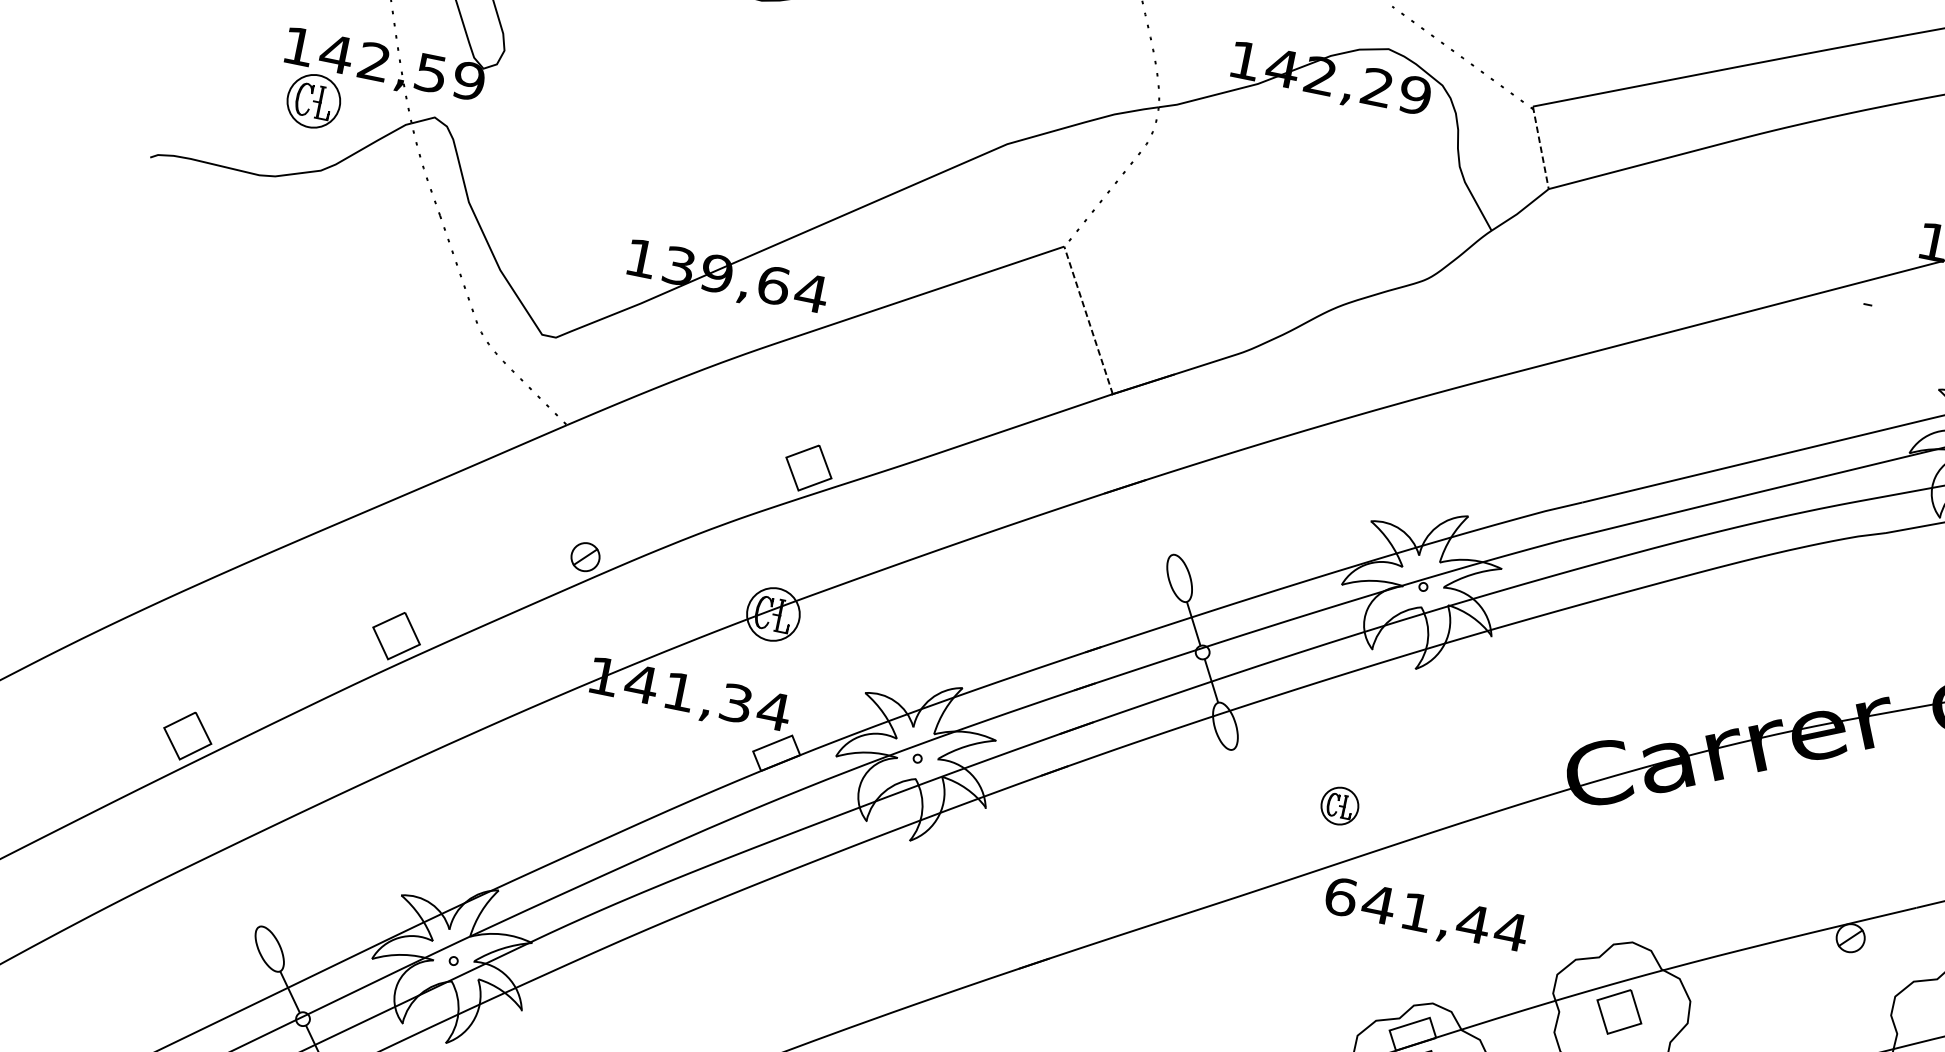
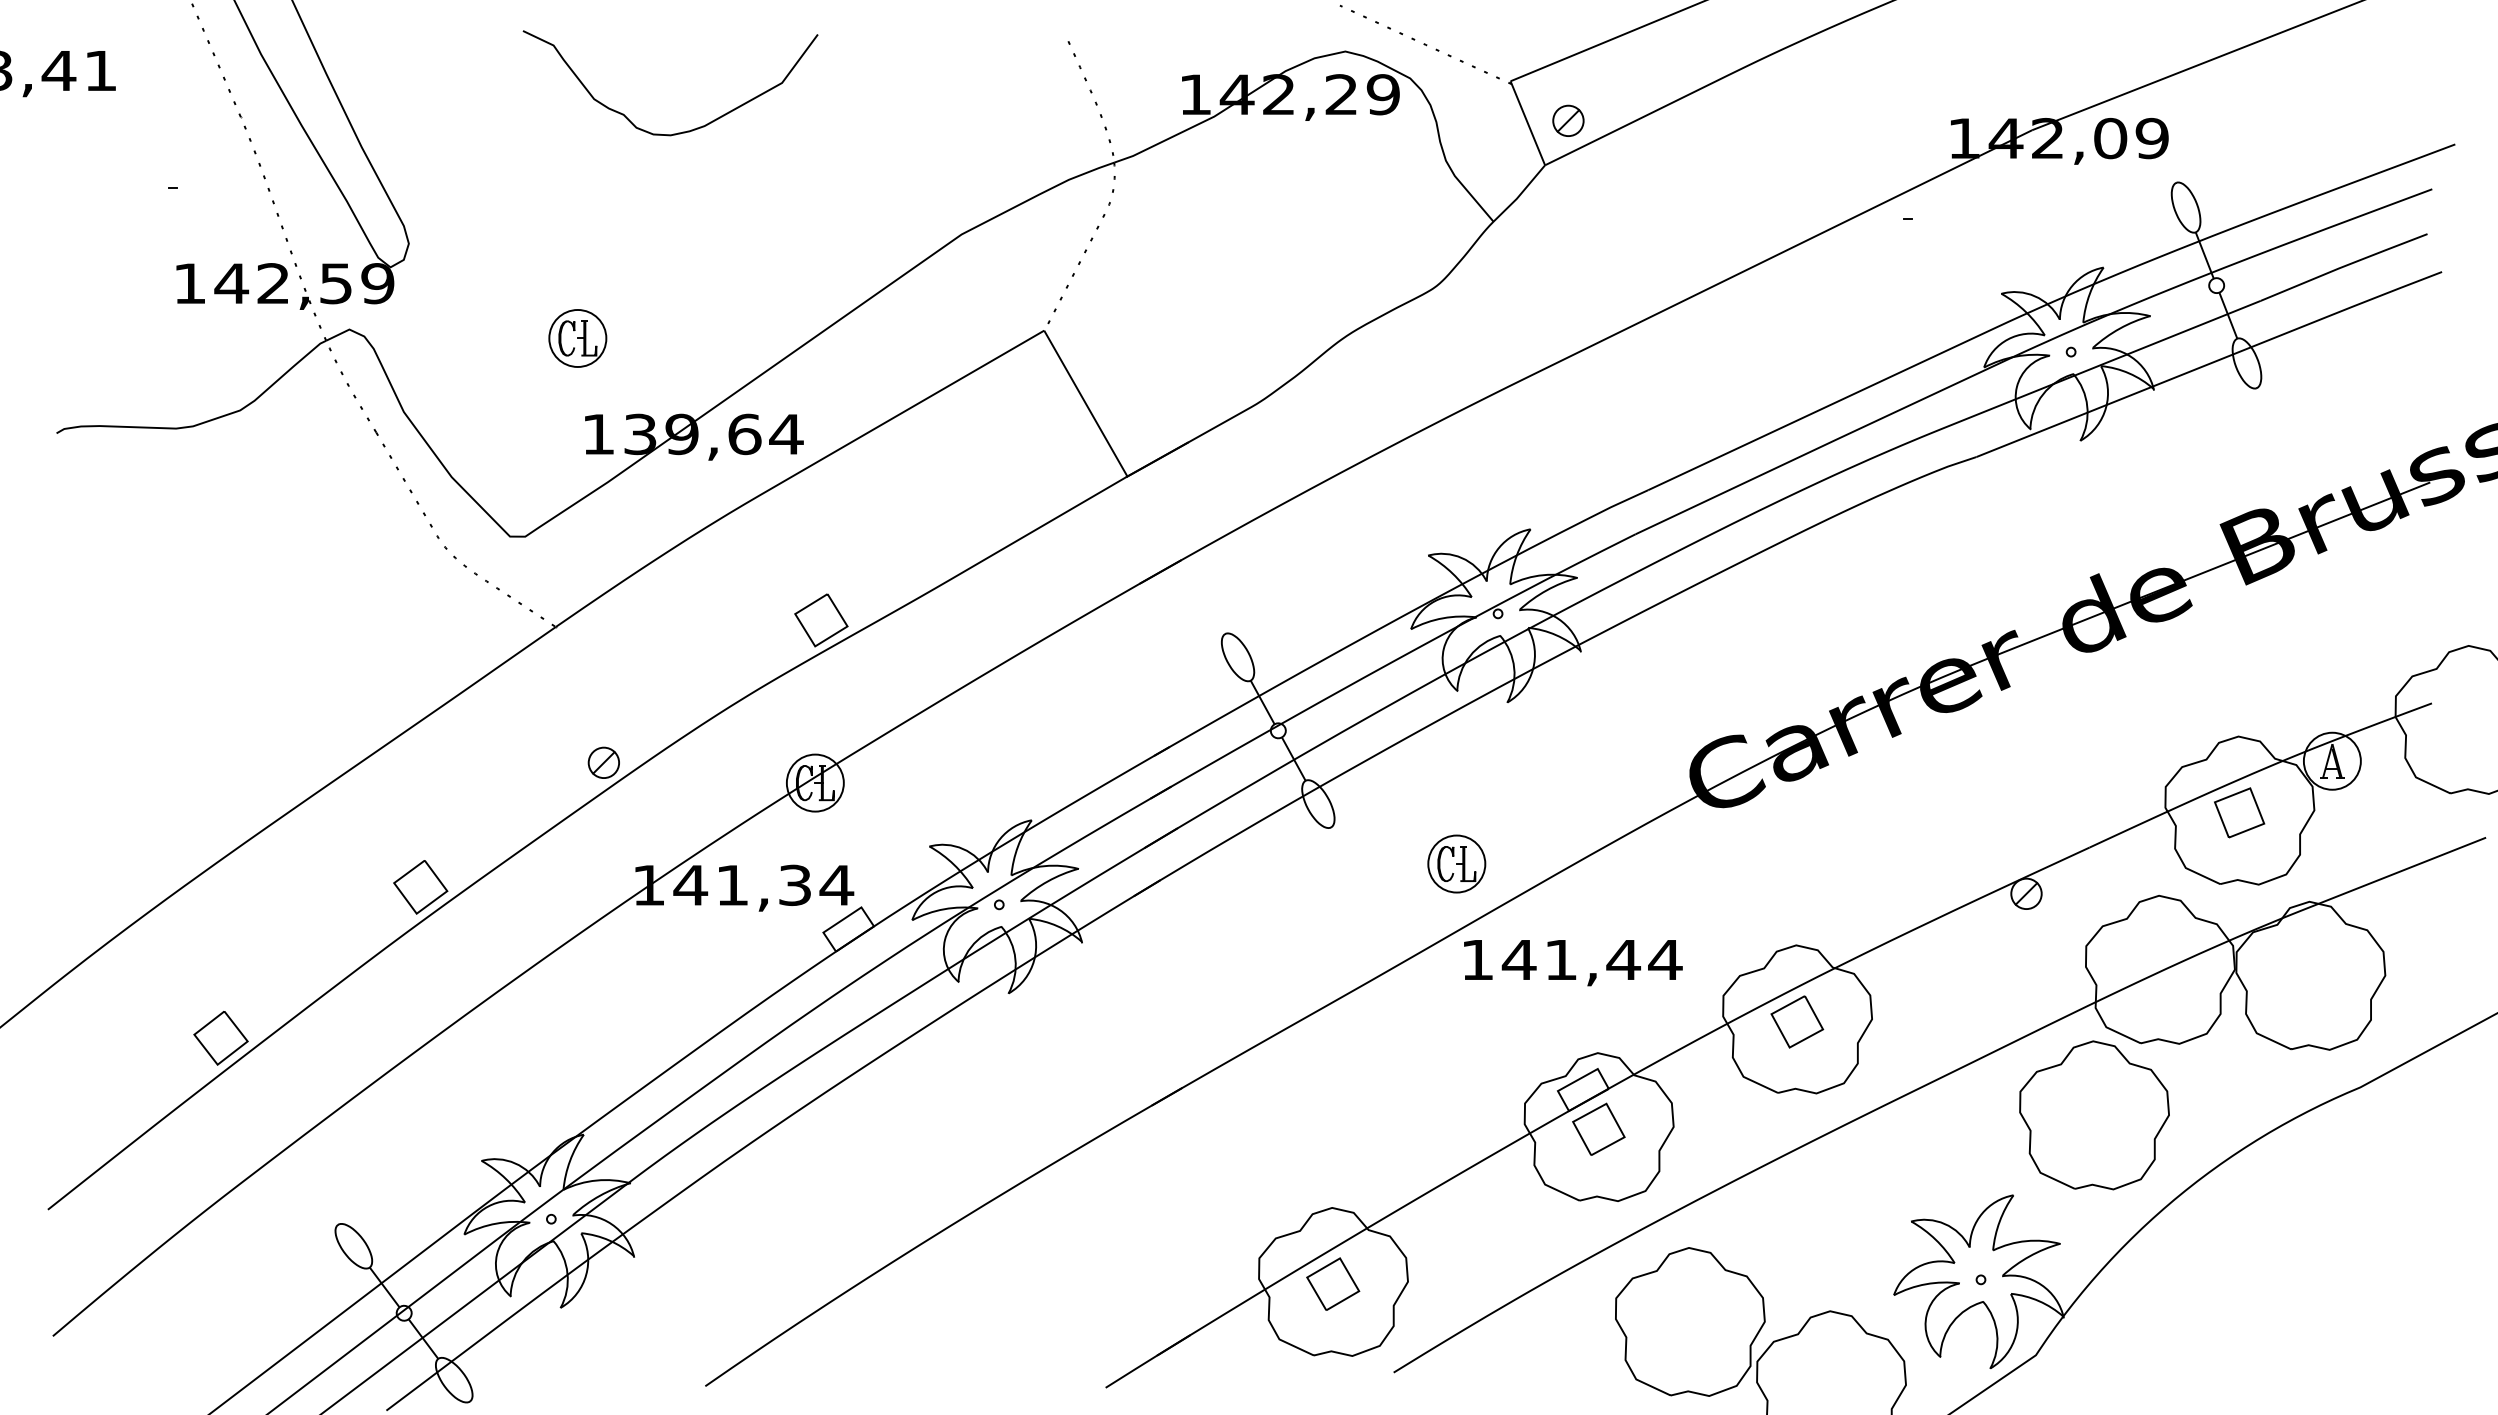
part: (313, 101) -> (577, 338), moved
line: (1541, 148) -> (1528, 123), dashed -> solid
part: (1578, 152) -> (1568, 120), added
line: (1088, 320) -> (1085, 403), dashed -> solid
part: (1339, 805) -> (1456, 863), size x1.43
text: (1341, 896) -> (1477, 959), 641,44 -> 141,44

